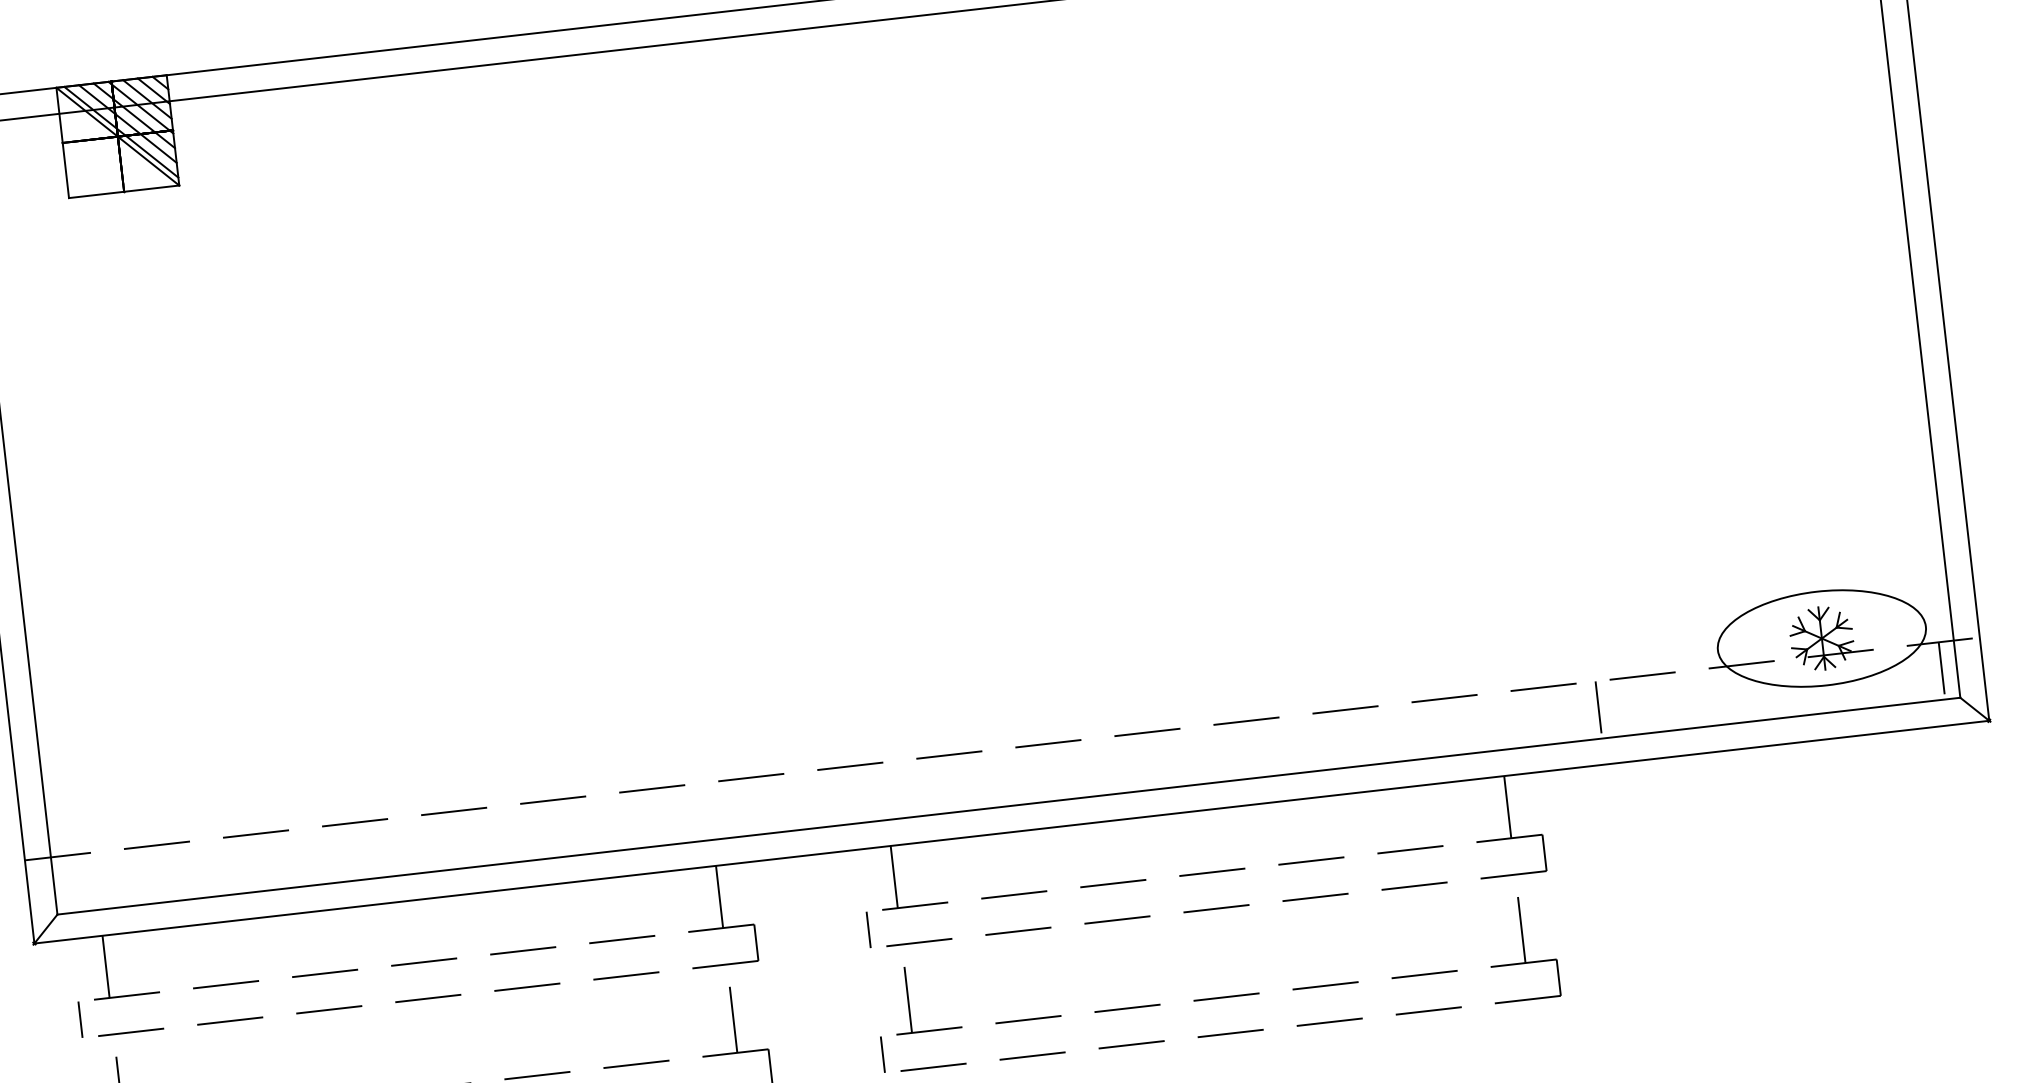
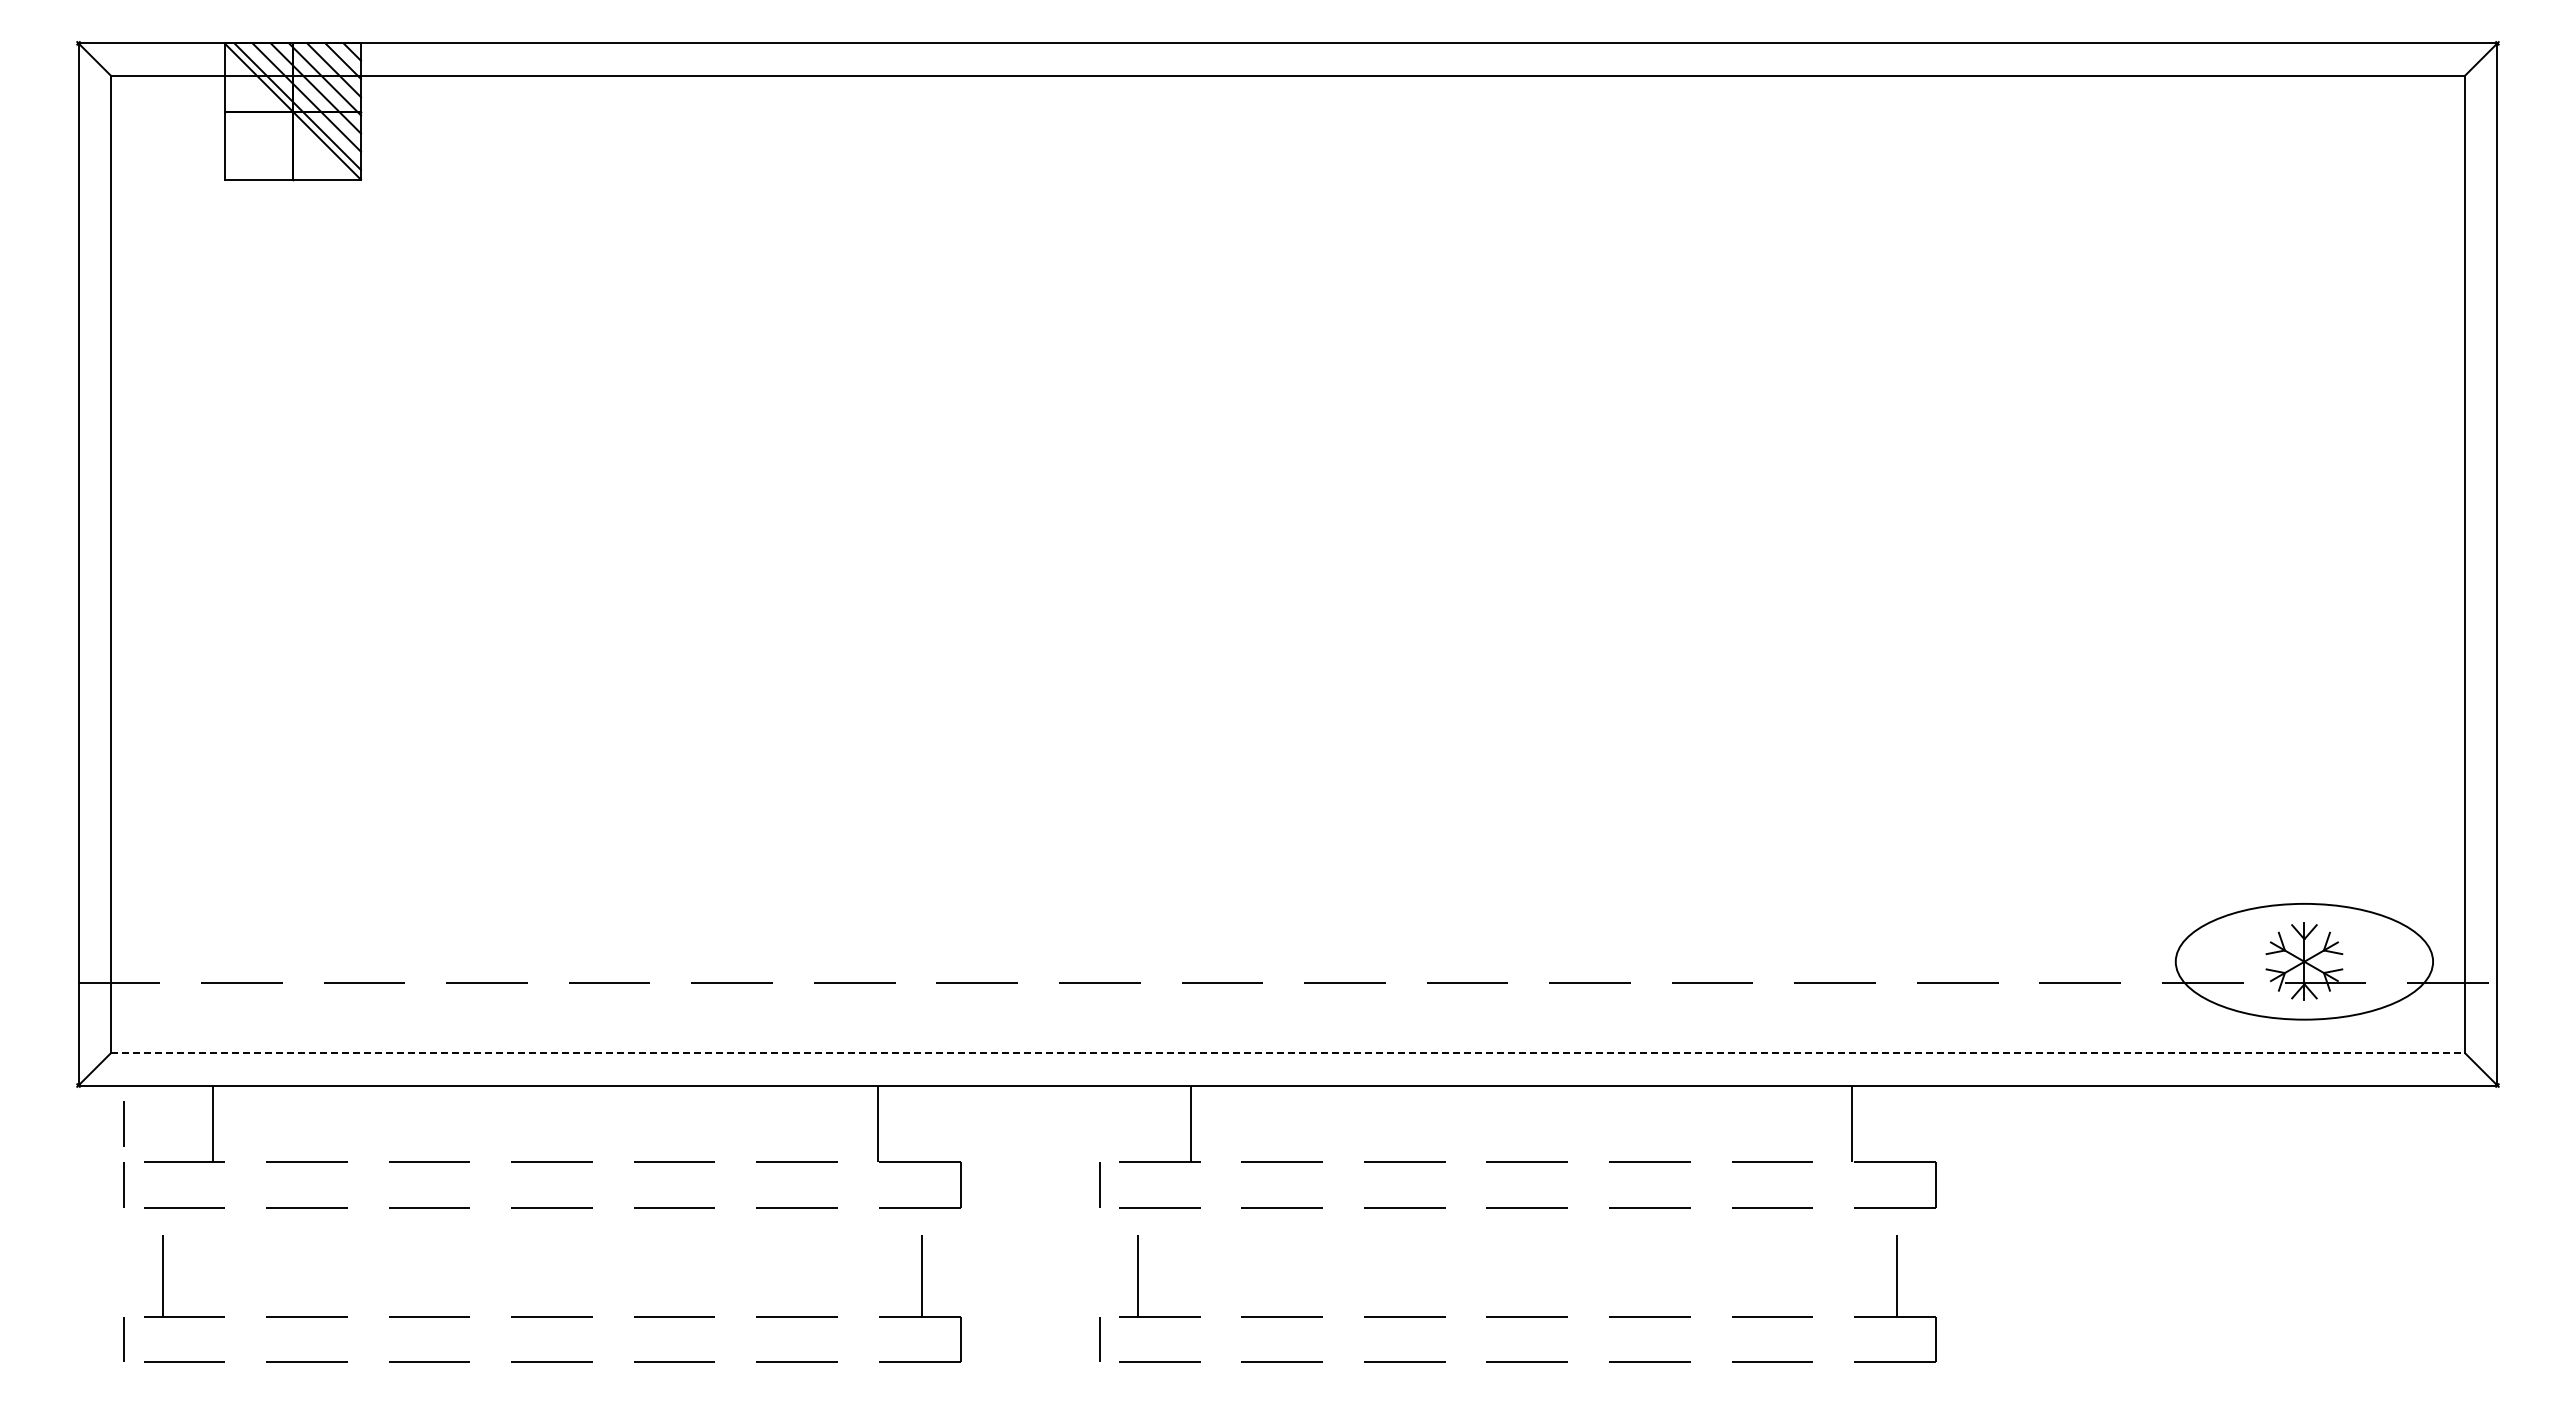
line: (1941, 668) -> (2446, 1014), removed
line: (1598, 707) -> (2022, 1014), removed
line: (1009, 806) -> (1288, 1053), solid -> dashed
line: (1507, 806) -> (1852, 1123), moved
line: (894, 876) -> (1191, 1123), moved
line: (719, 896) -> (877, 1123), moved
line: (105, 966) -> (212, 1123), moved
line: (74, 970) -> (123, 1123), added

